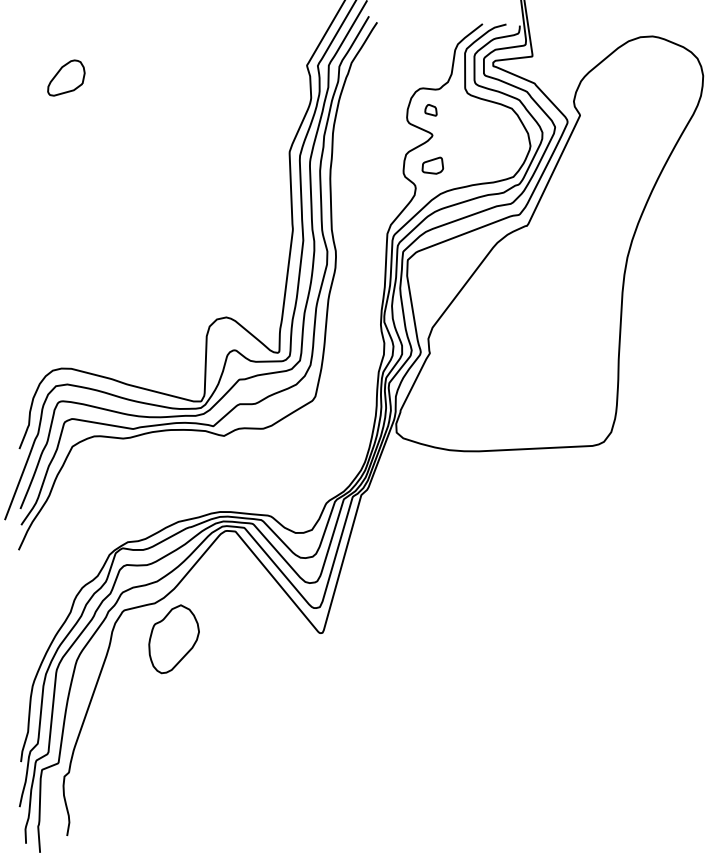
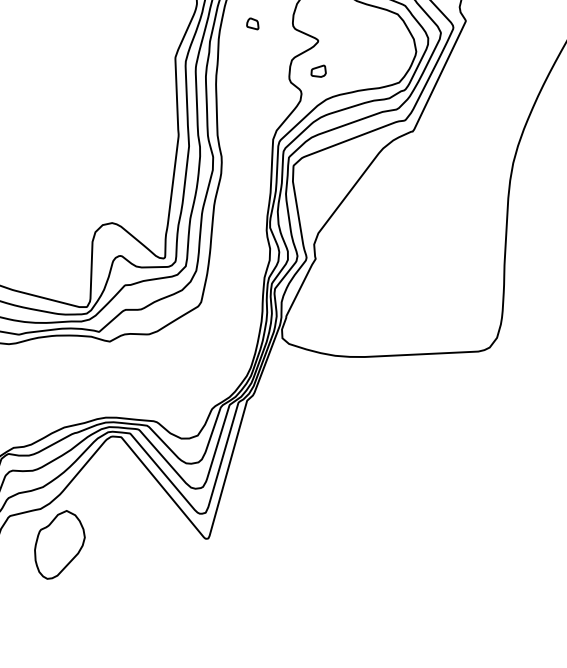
part: (430, 110) -> (252, 24), moved
part: (432, 165) -> (318, 71), size x0.7

